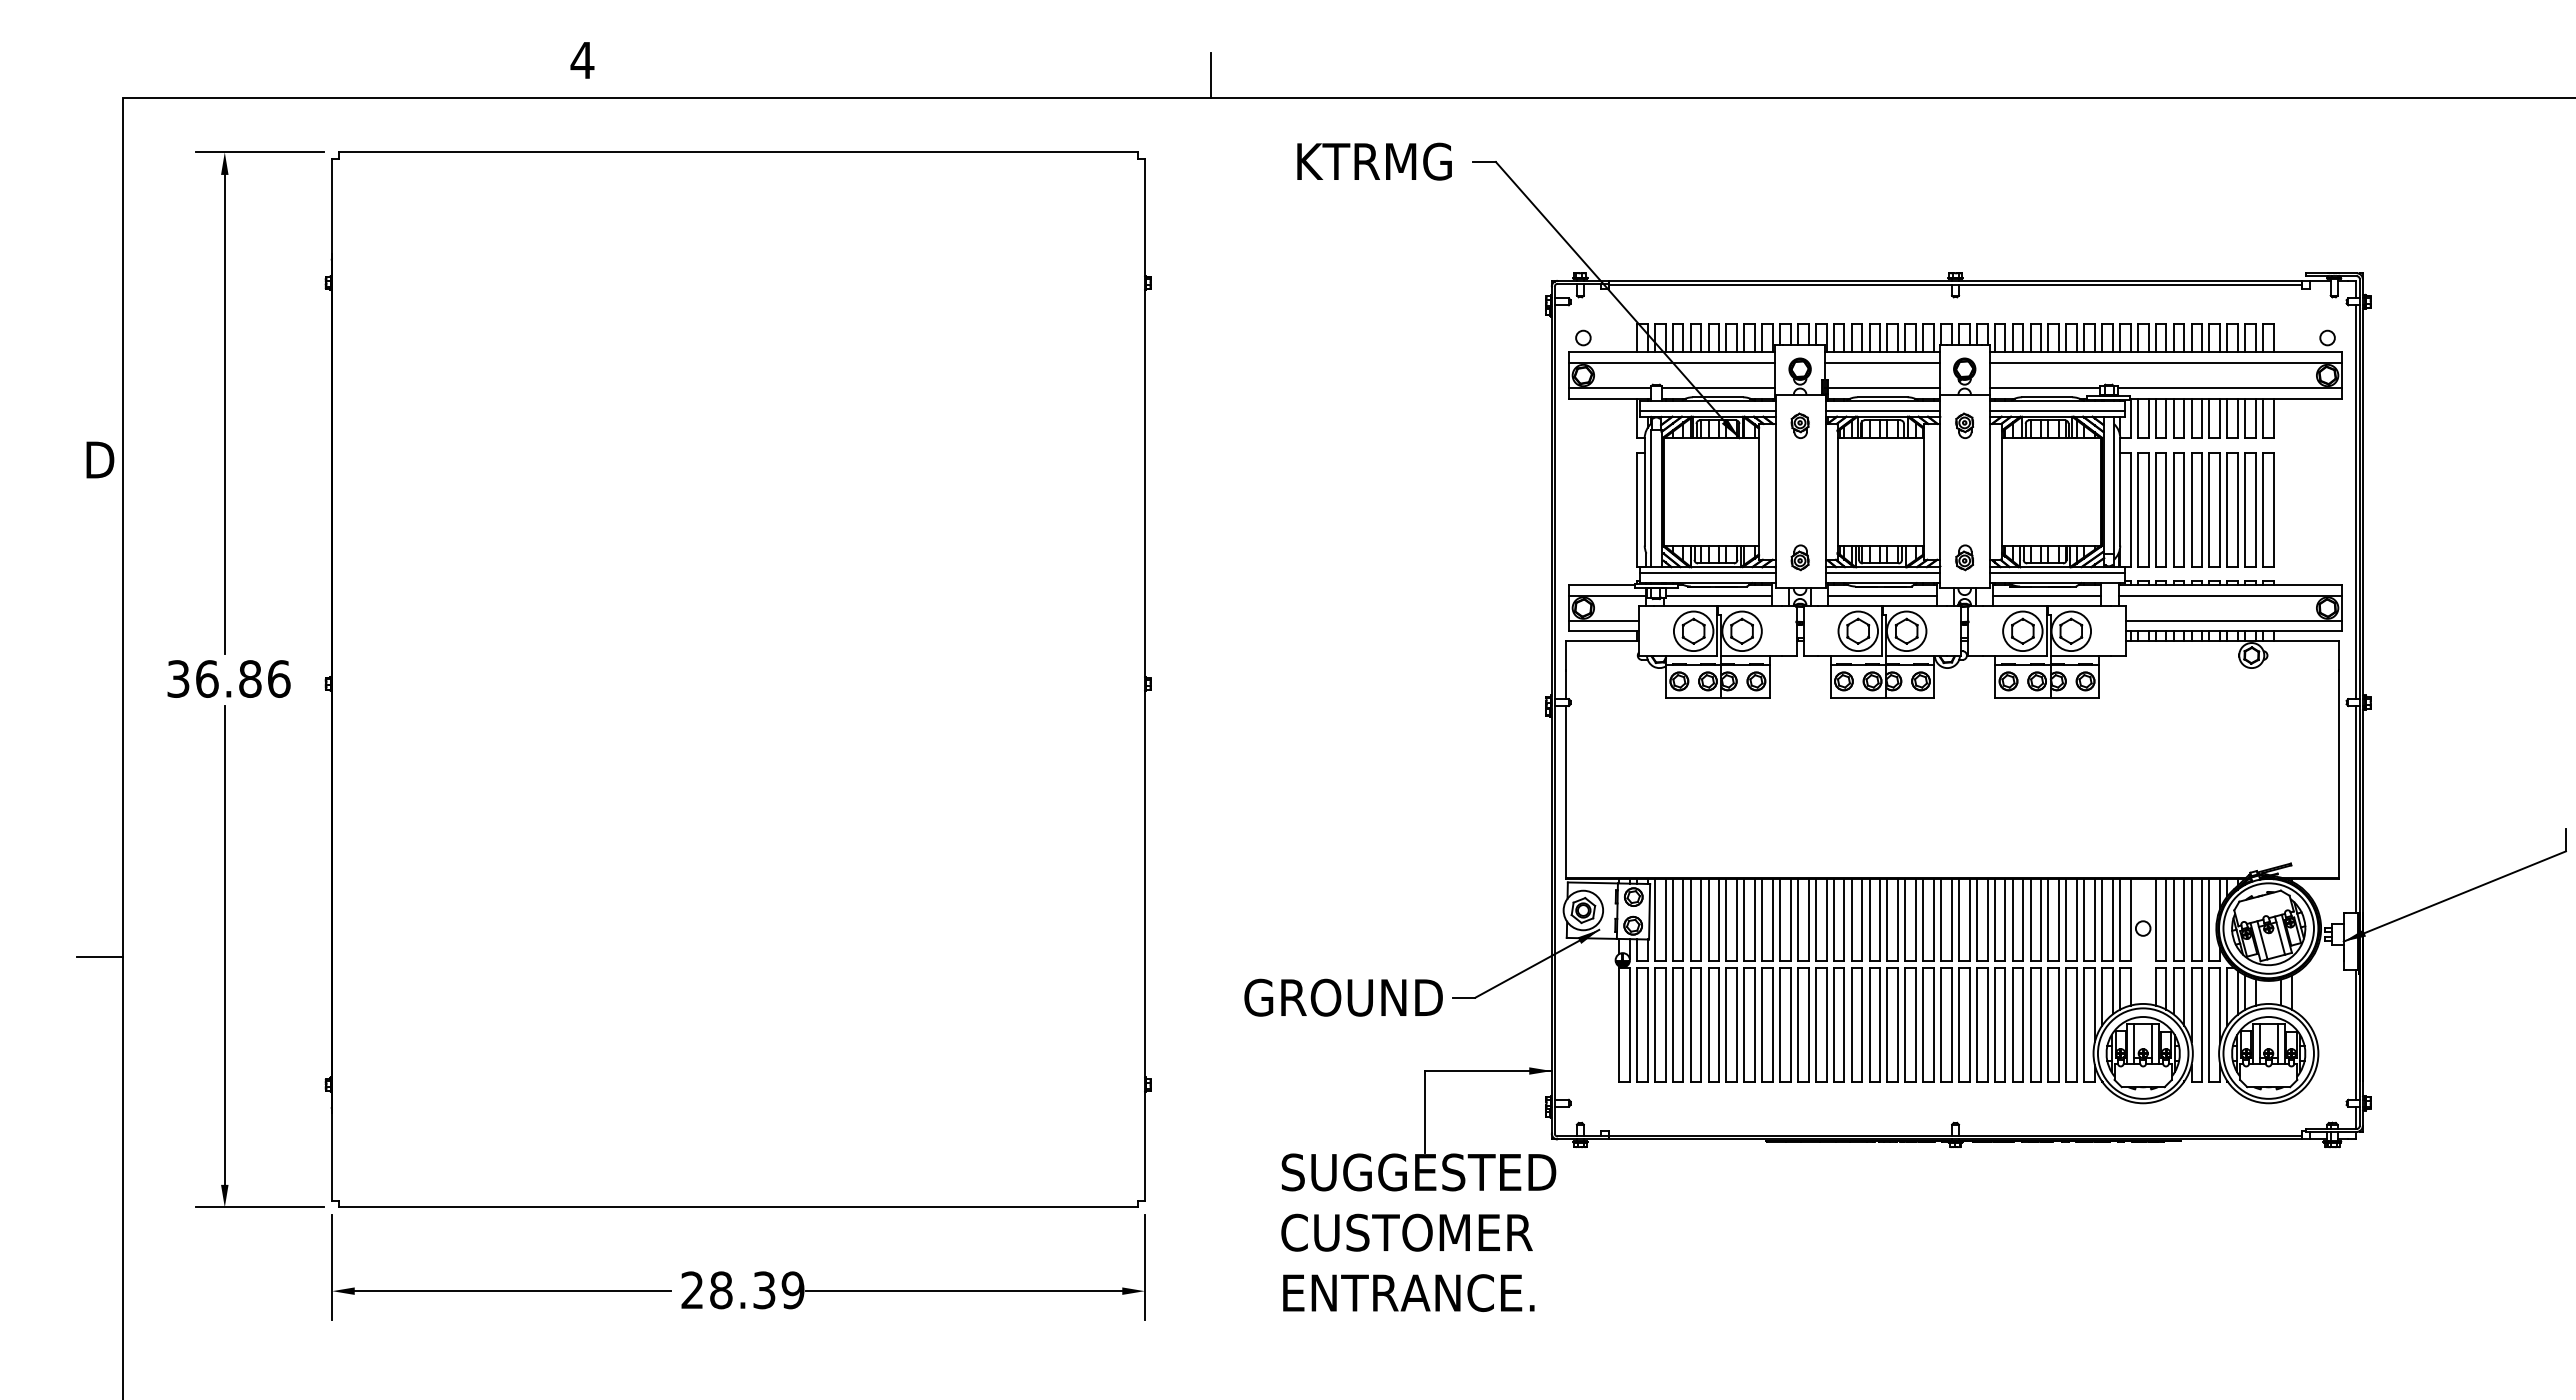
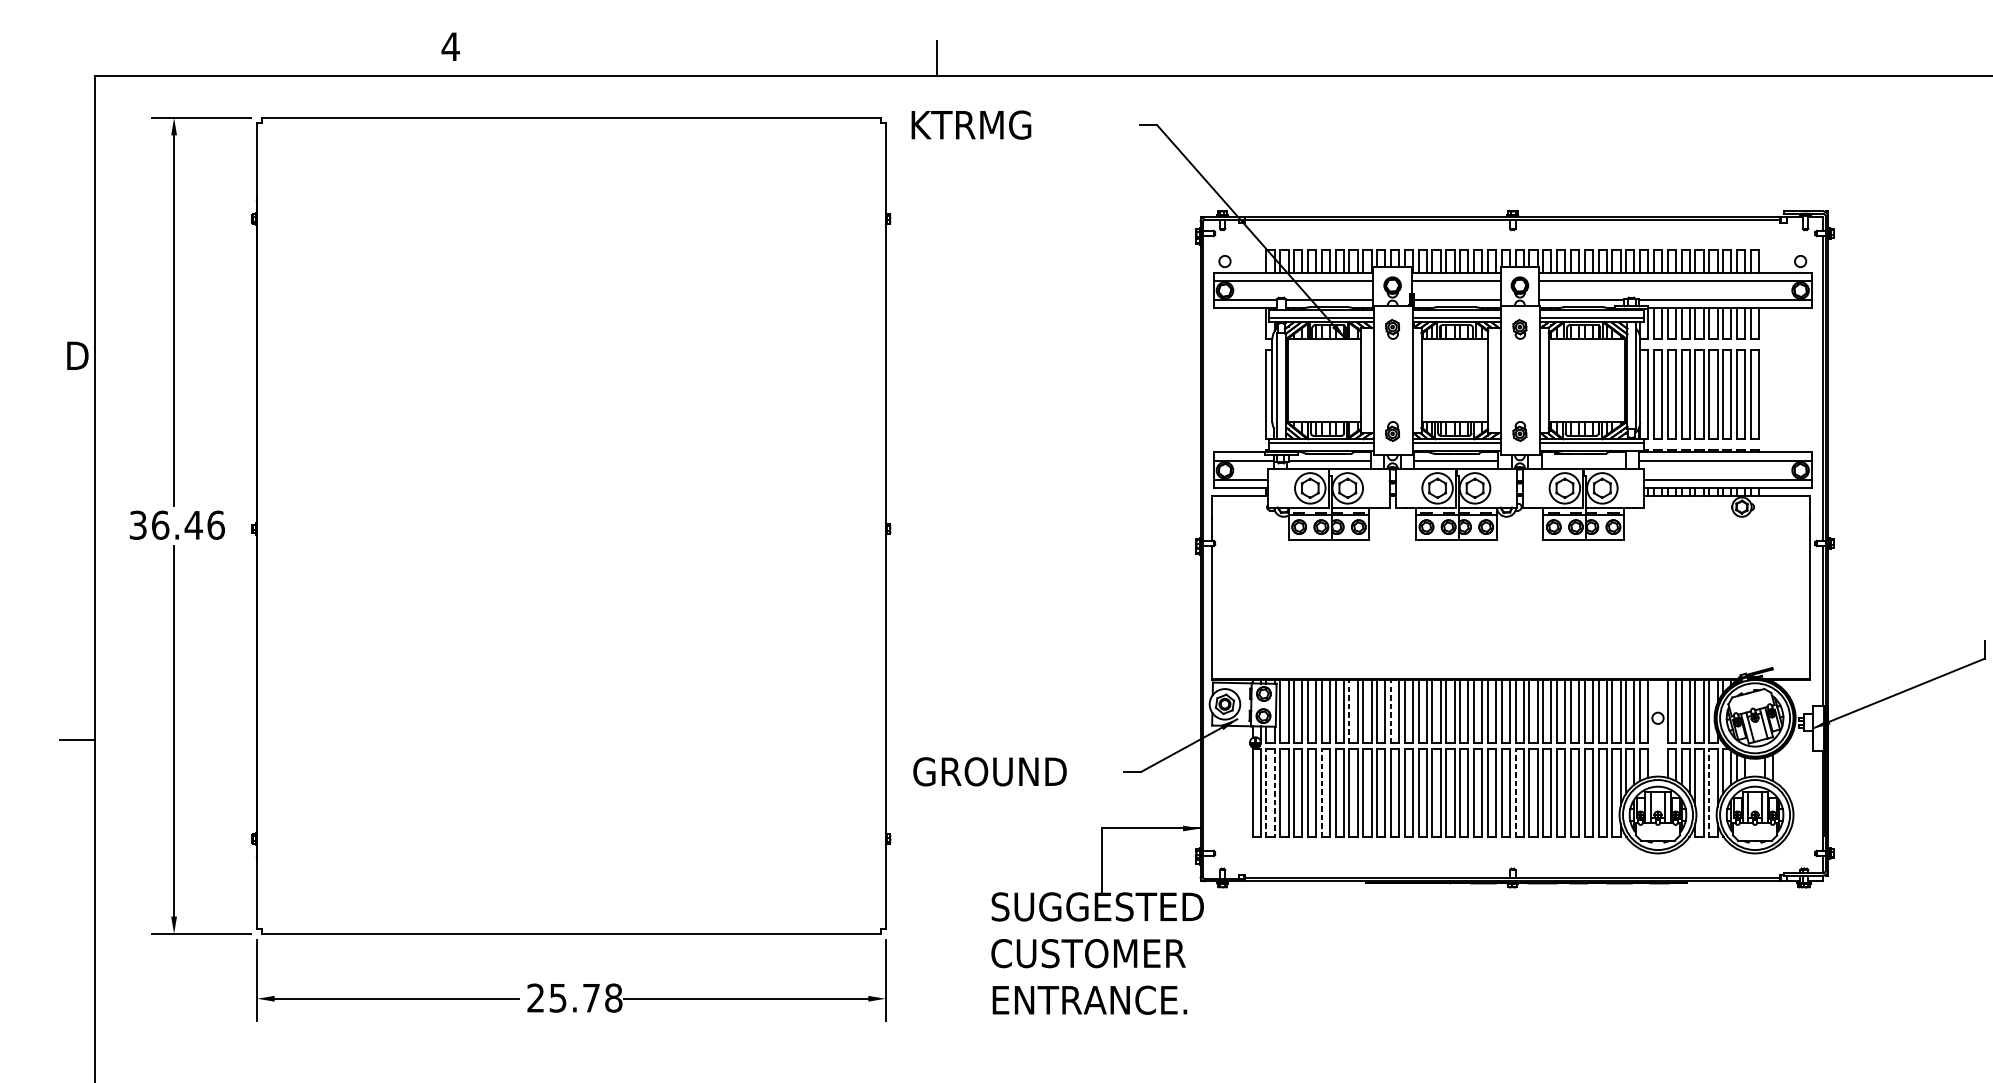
text: (1374, 161) -> (971, 124), moved
line: (2046, 595) -> (1583, 460), removed
text: (250, 678) -> (193, 524), 36.86 -> 36.46
line: (1744, 919) -> (1349, 711), solid -> dashed
line: (1797, 919) -> (1390, 711), solid -> dashed
text: (1343, 997) -> (989, 771), moved
line: (1636, 1024) -> (1266, 792), solid -> dashed
line: (1708, 1024) -> (1321, 792), solid -> dashed
line: (1958, 1024) -> (1515, 792), solid -> dashed
line: (2209, 1024) -> (1709, 792), solid -> dashed
line: (1647, 1025) -> (1274, 793), solid -> dashed
text: (757, 1290) -> (586, 998), 28.39 -> 25.78

